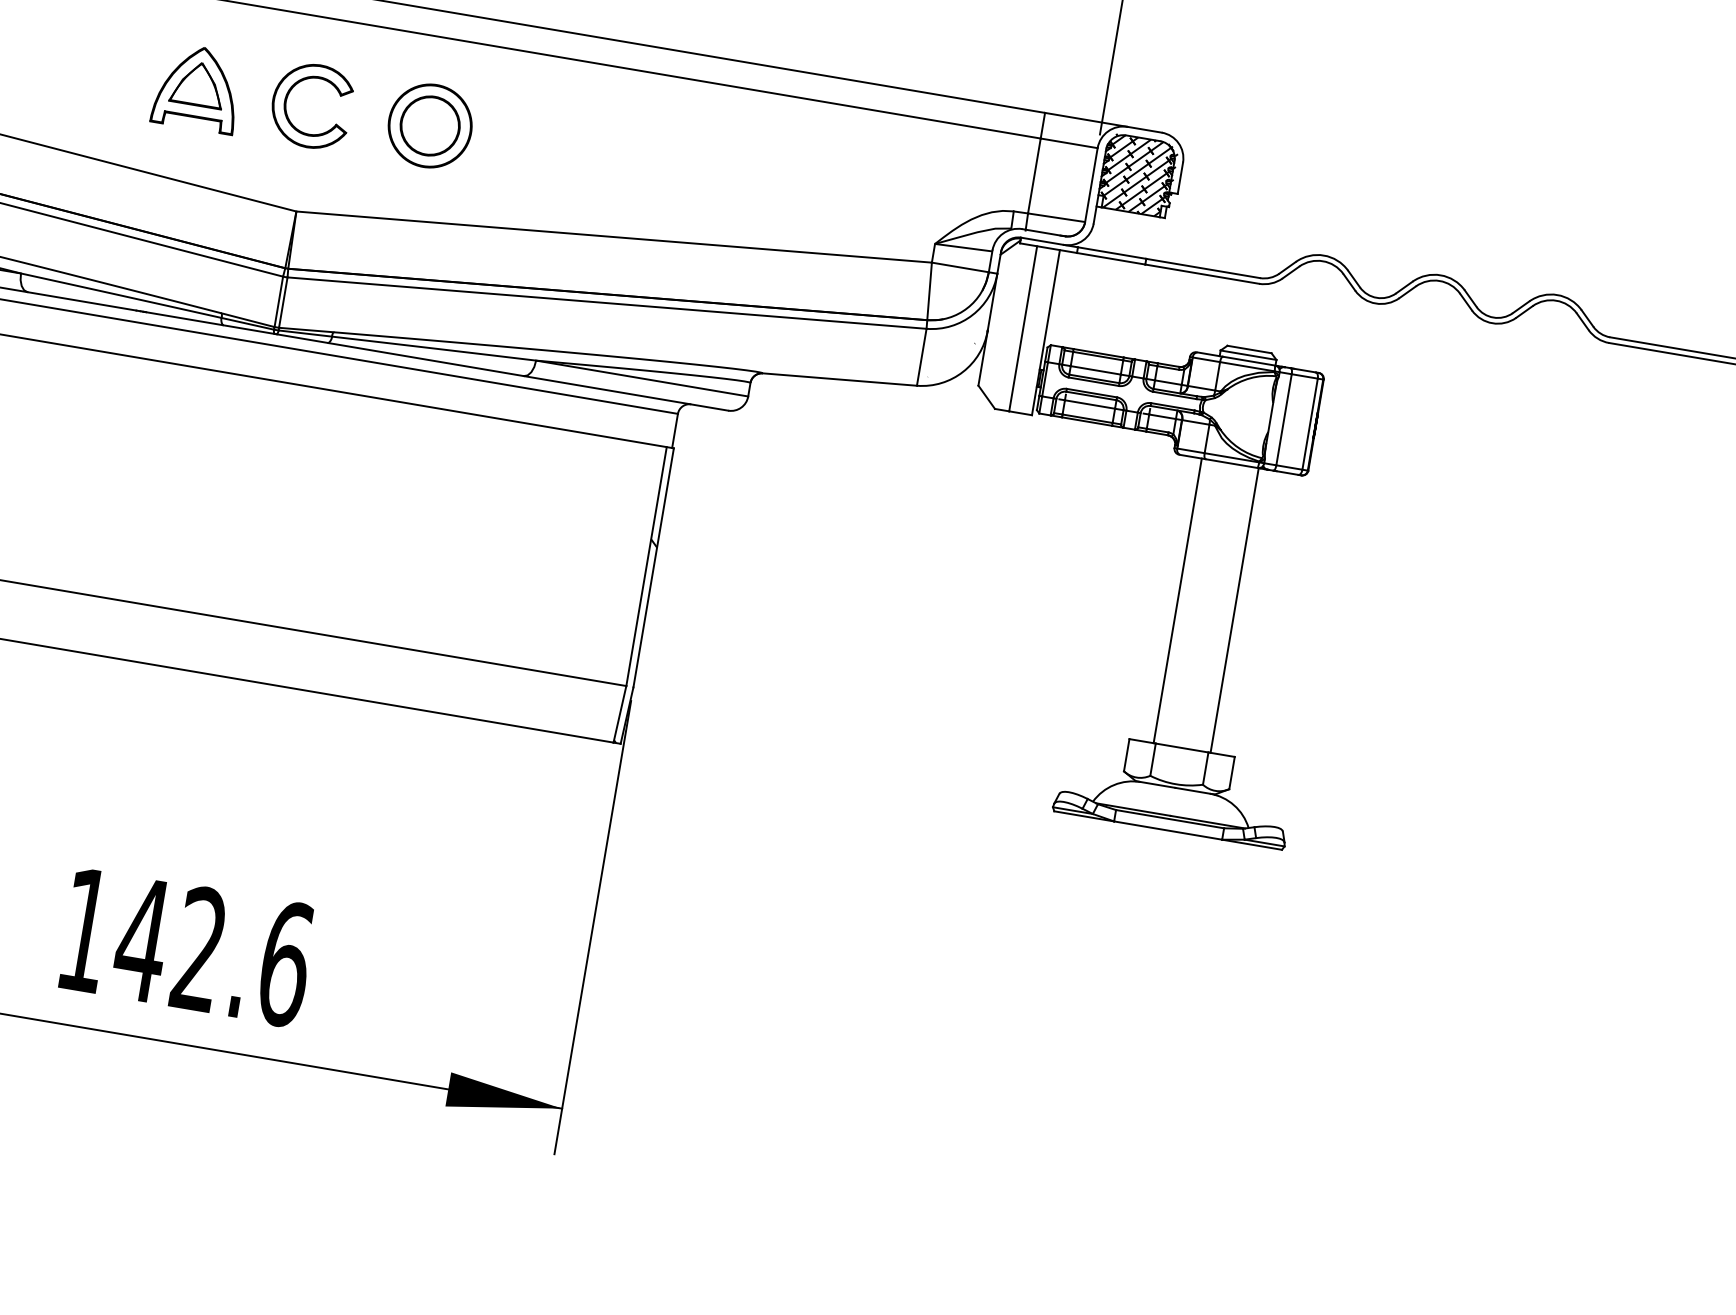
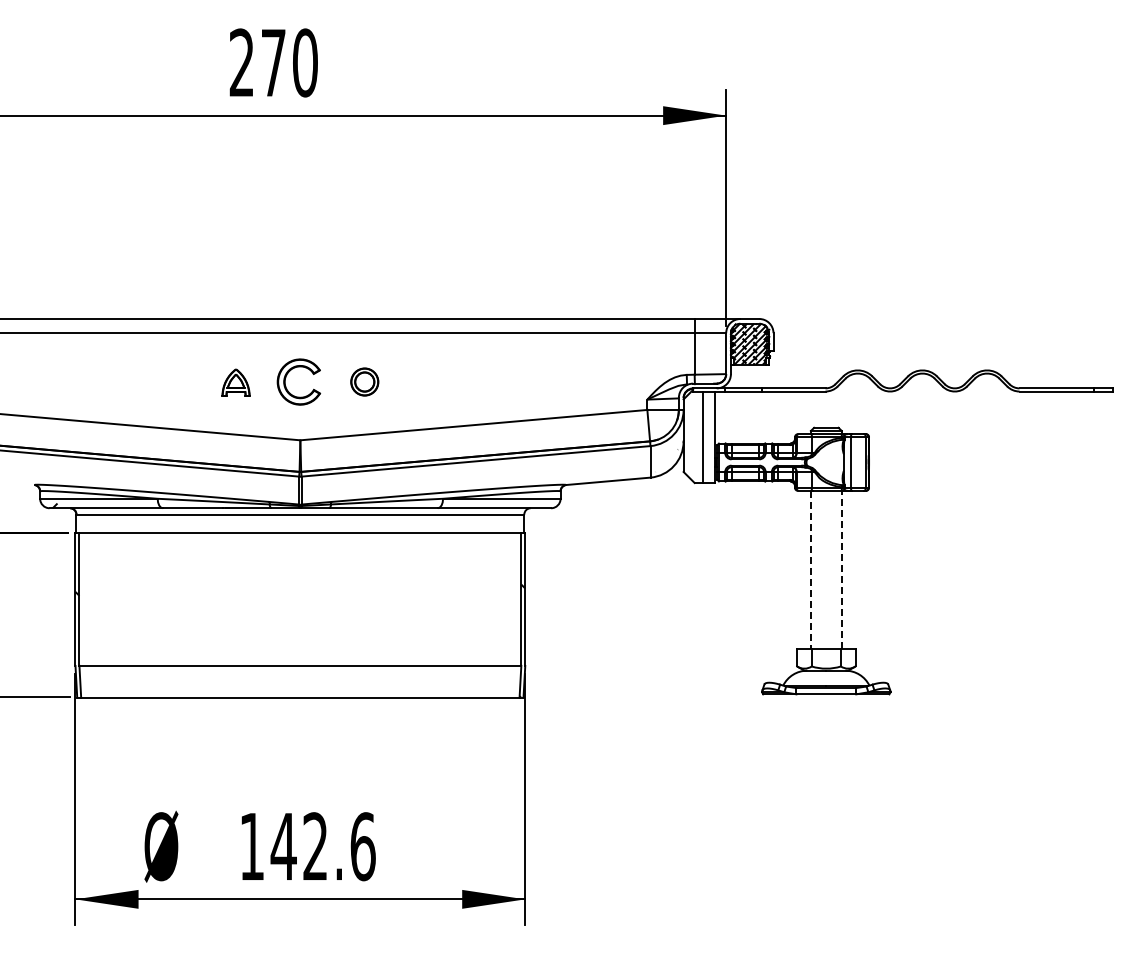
part: (196, 87) -> (235, 382), size x0.6
part: (430, 124) -> (364, 381), size x0.6
line: (1177, 600) -> (810, 569), solid -> dashed
line: (1235, 610) -> (842, 569), solid -> dashed

